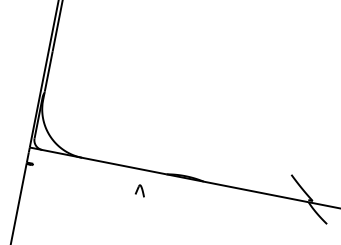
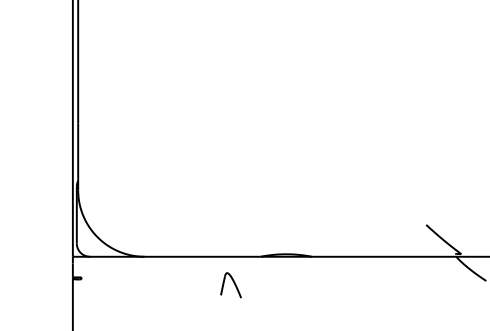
part: (140, 190) -> (230, 285), size x1.67

